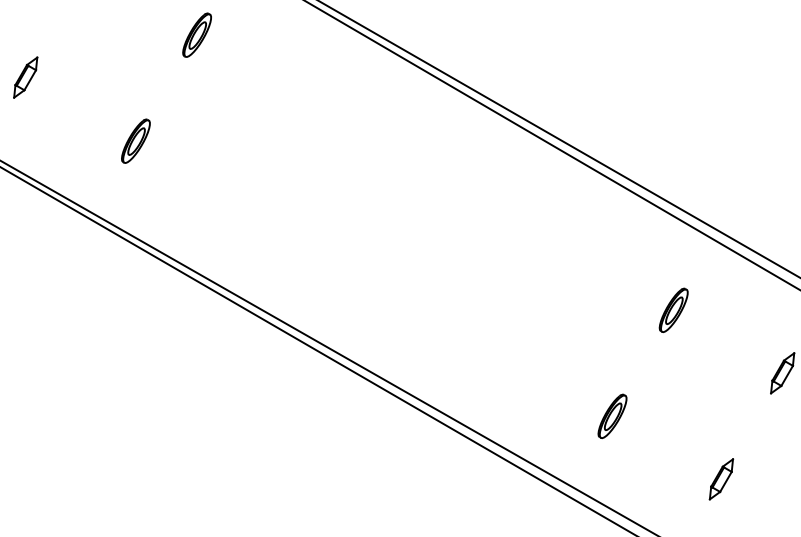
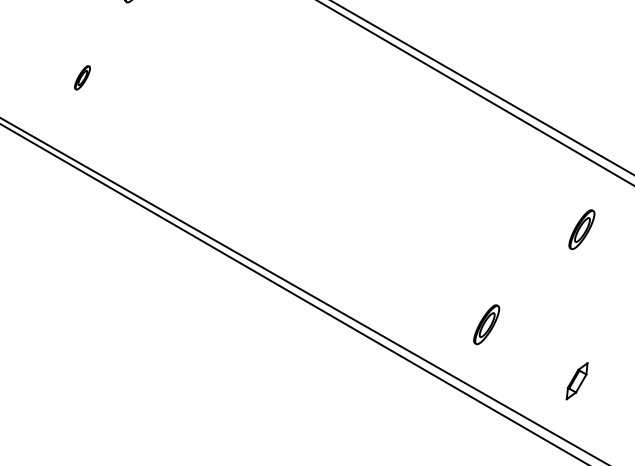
part: (135, 140) -> (82, 77), size x0.6
part: (673, 309) -> (581, 228), moved
part: (612, 415) -> (486, 323), moved
part: (721, 479) -> (577, 381), moved

